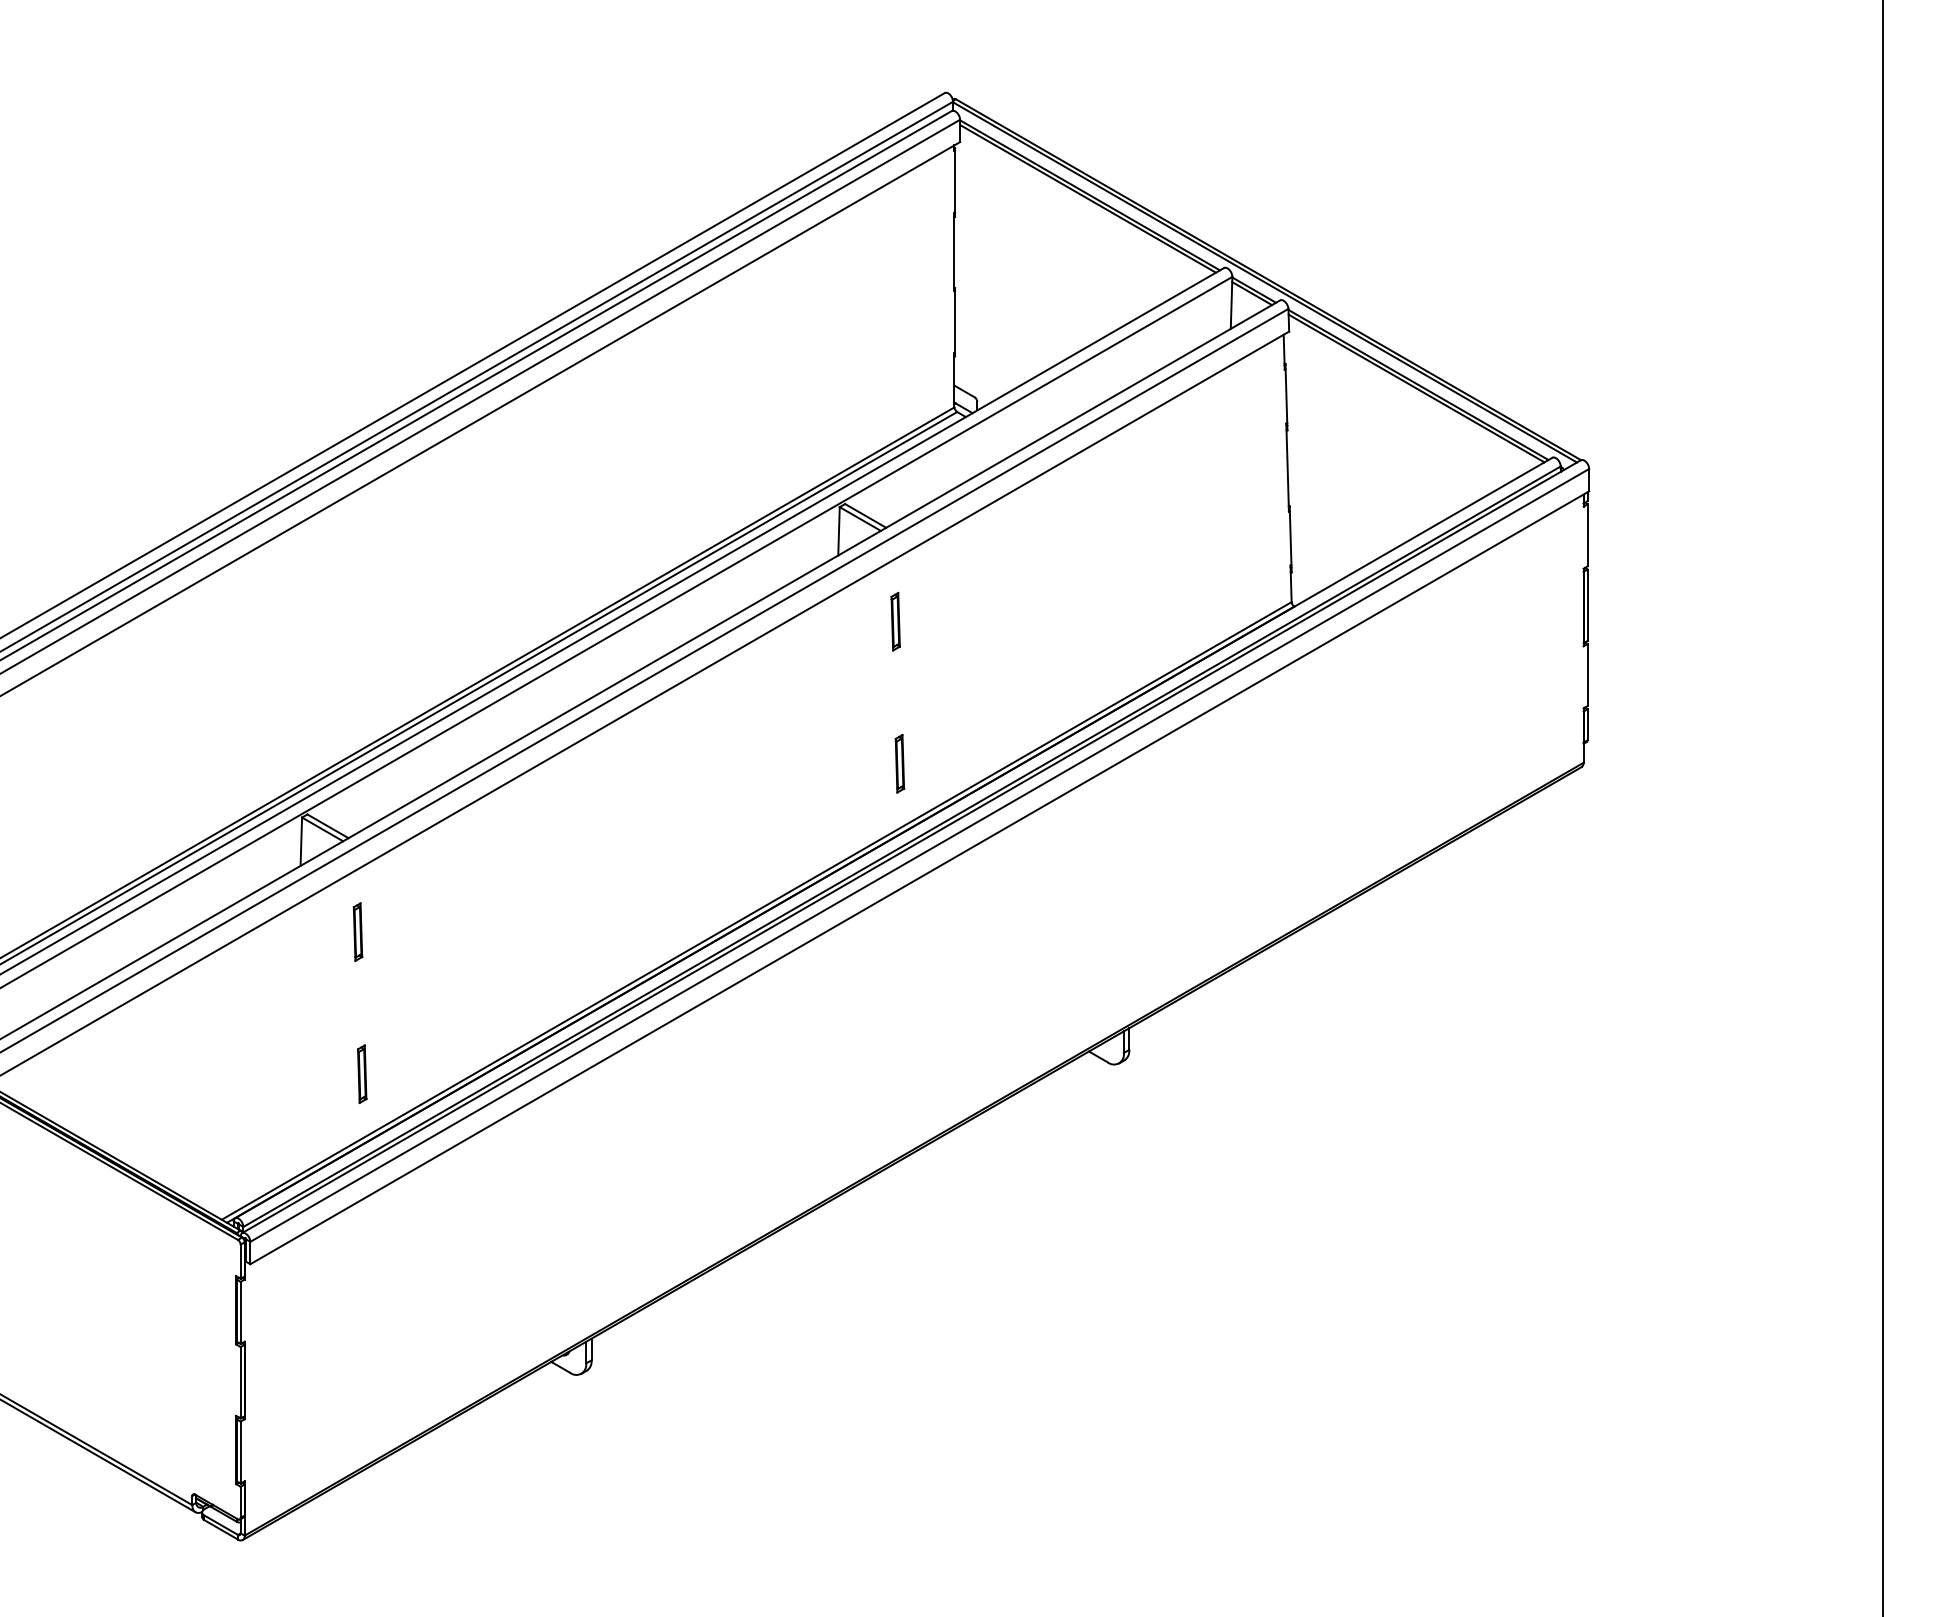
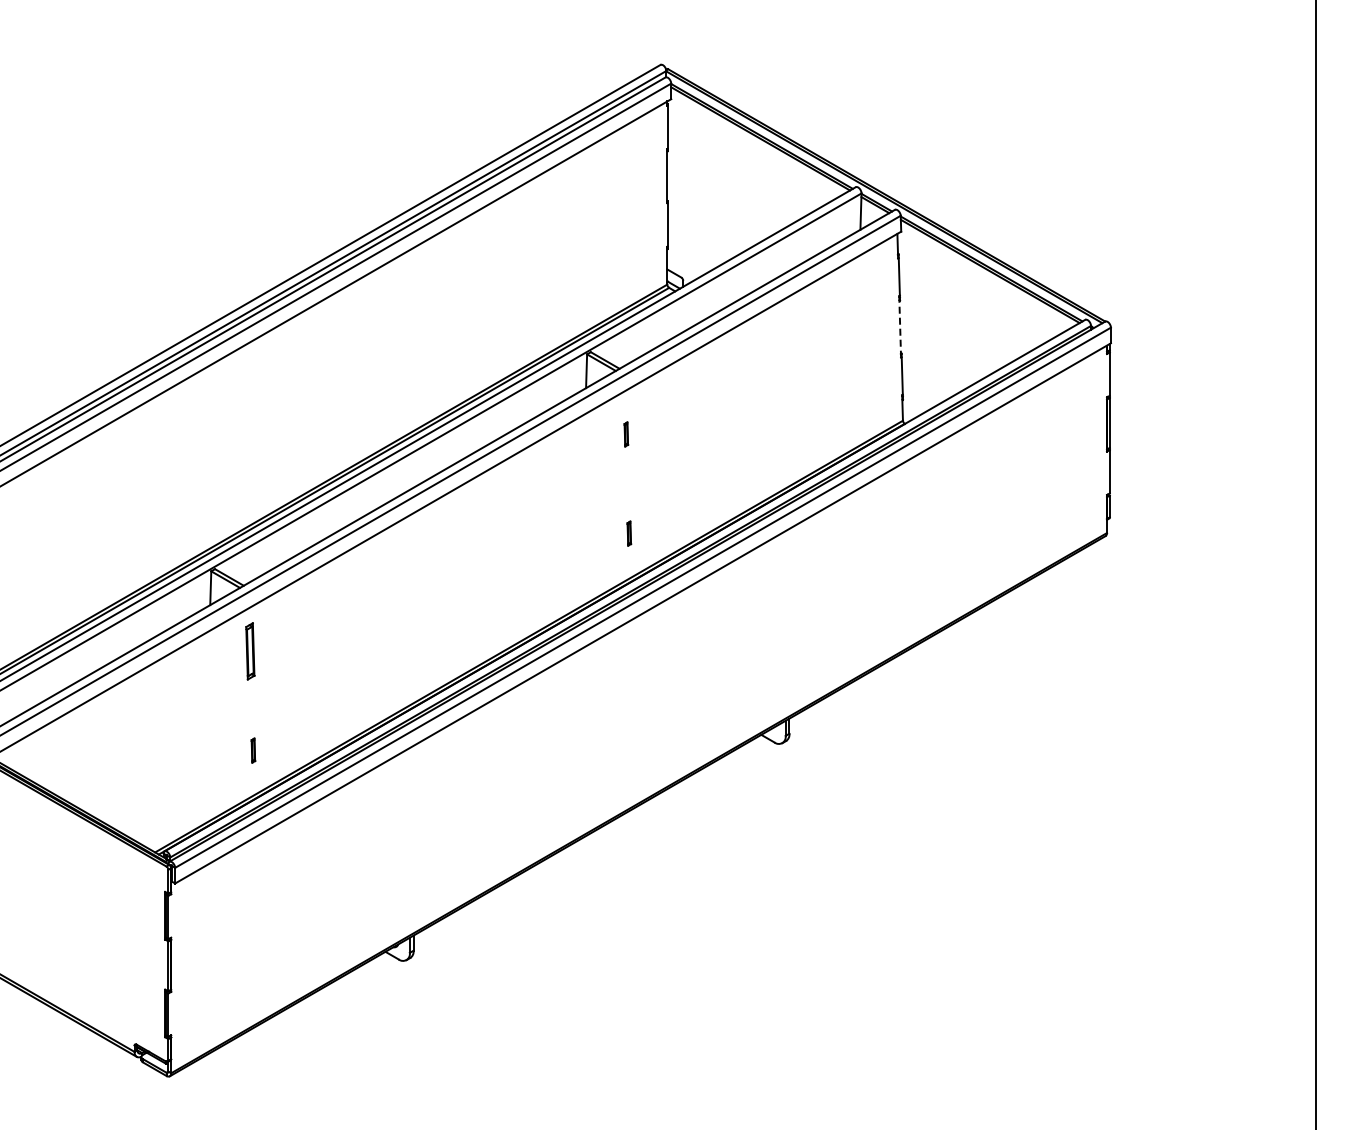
line: (1288, 467) -> (900, 326), solid -> dashed
part: (896, 621) -> (626, 434), size x0.6
part: (900, 763) -> (629, 533), size x0.6
part: (358, 932) -> (250, 651), size x1.4
part: (362, 1073) -> (253, 750), size x0.6

